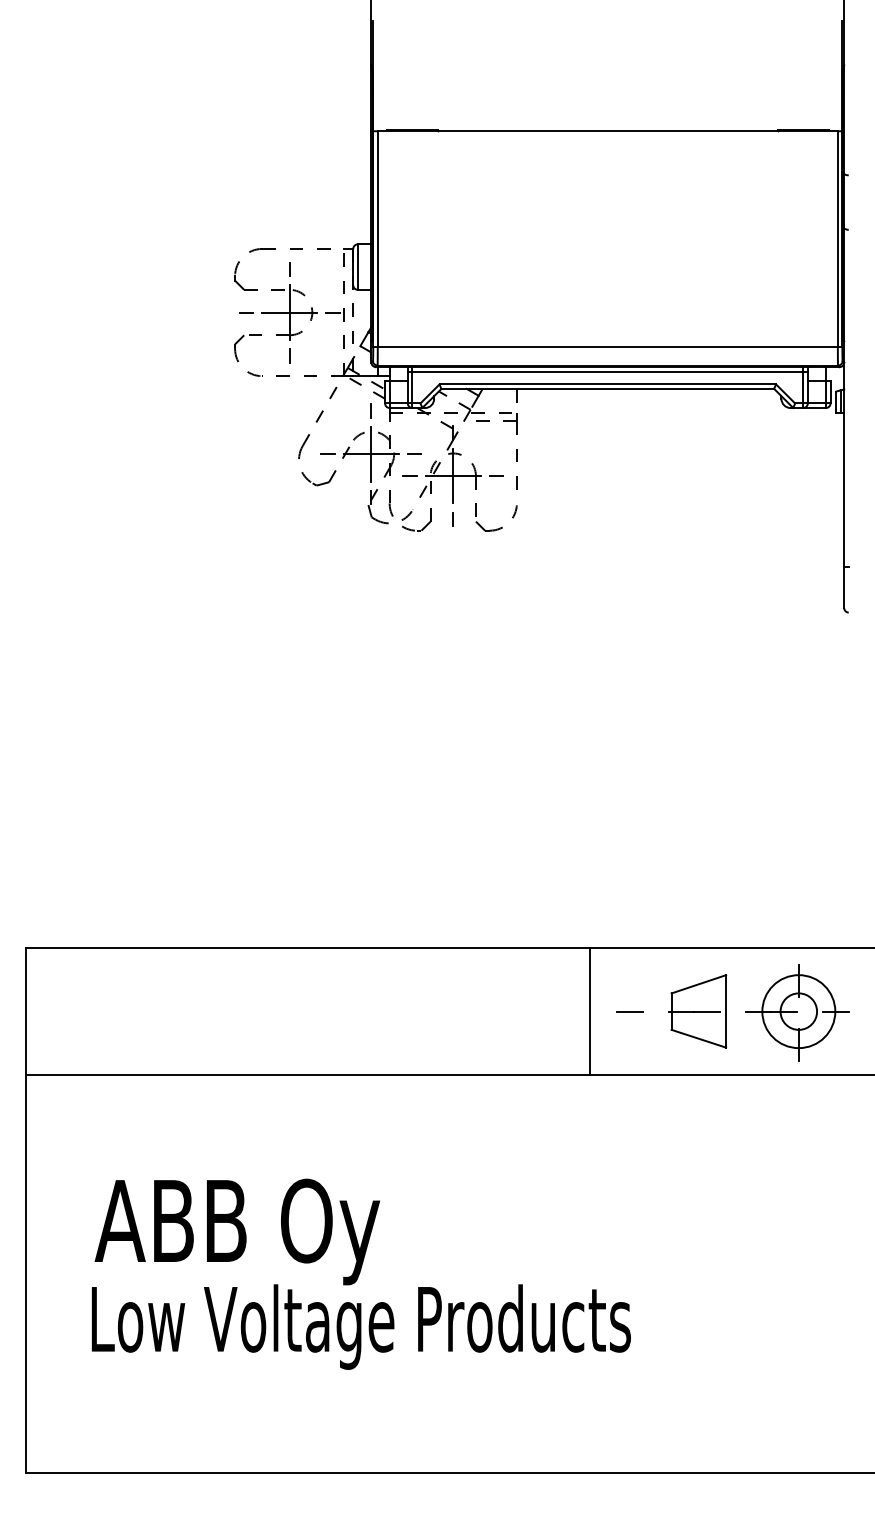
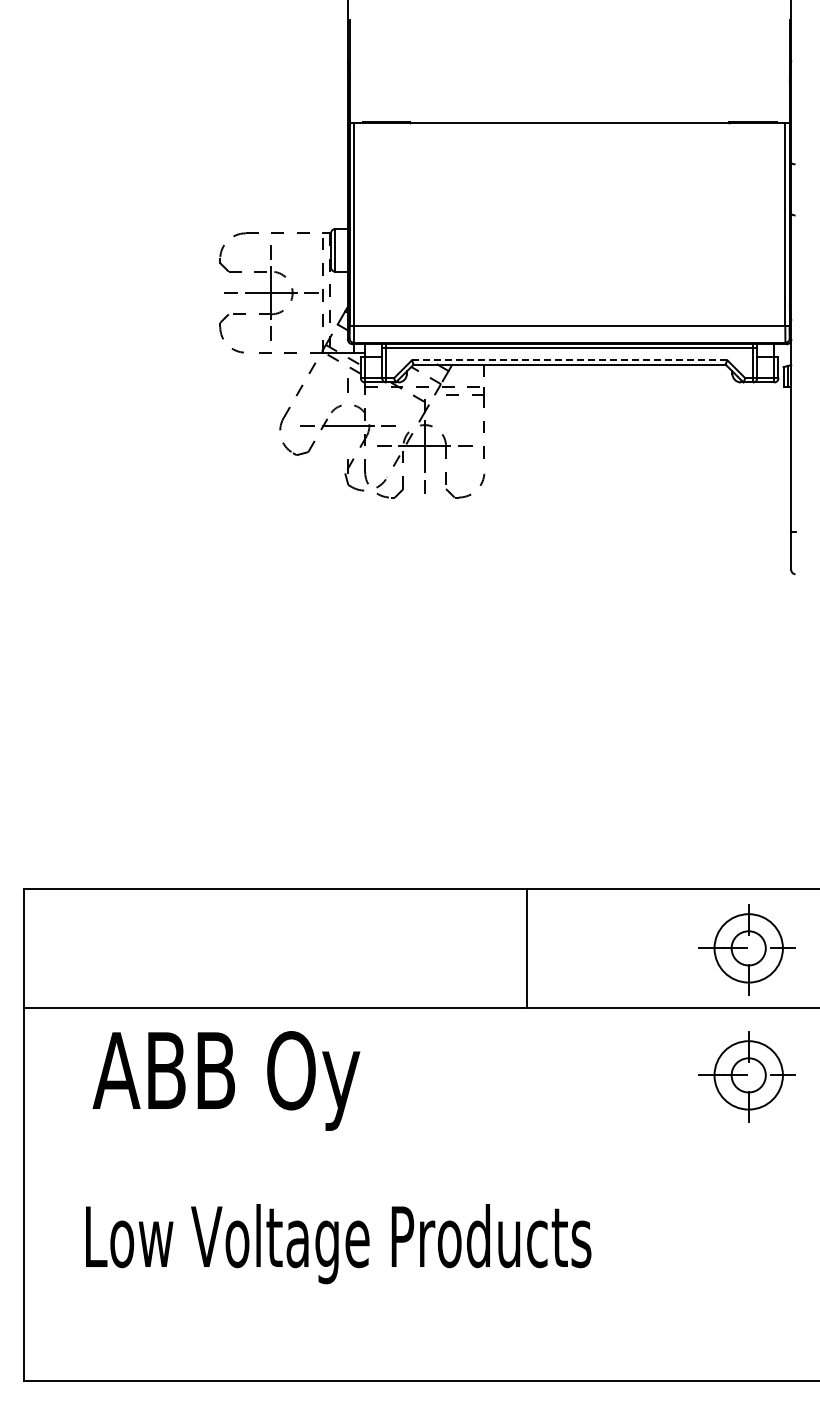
line: (607, 384) -> (569, 360), solid -> dashed
line: (371, 453) -> (348, 425), removed
part: (697, 1010) -> (653, 947), removed
line: (589, 1011) -> (526, 948), moved
line: (630, 1011) -> (590, 948), removed
part: (796, 1148) -> (746, 1076), added
text: (237, 1231) -> (226, 1080), moved

